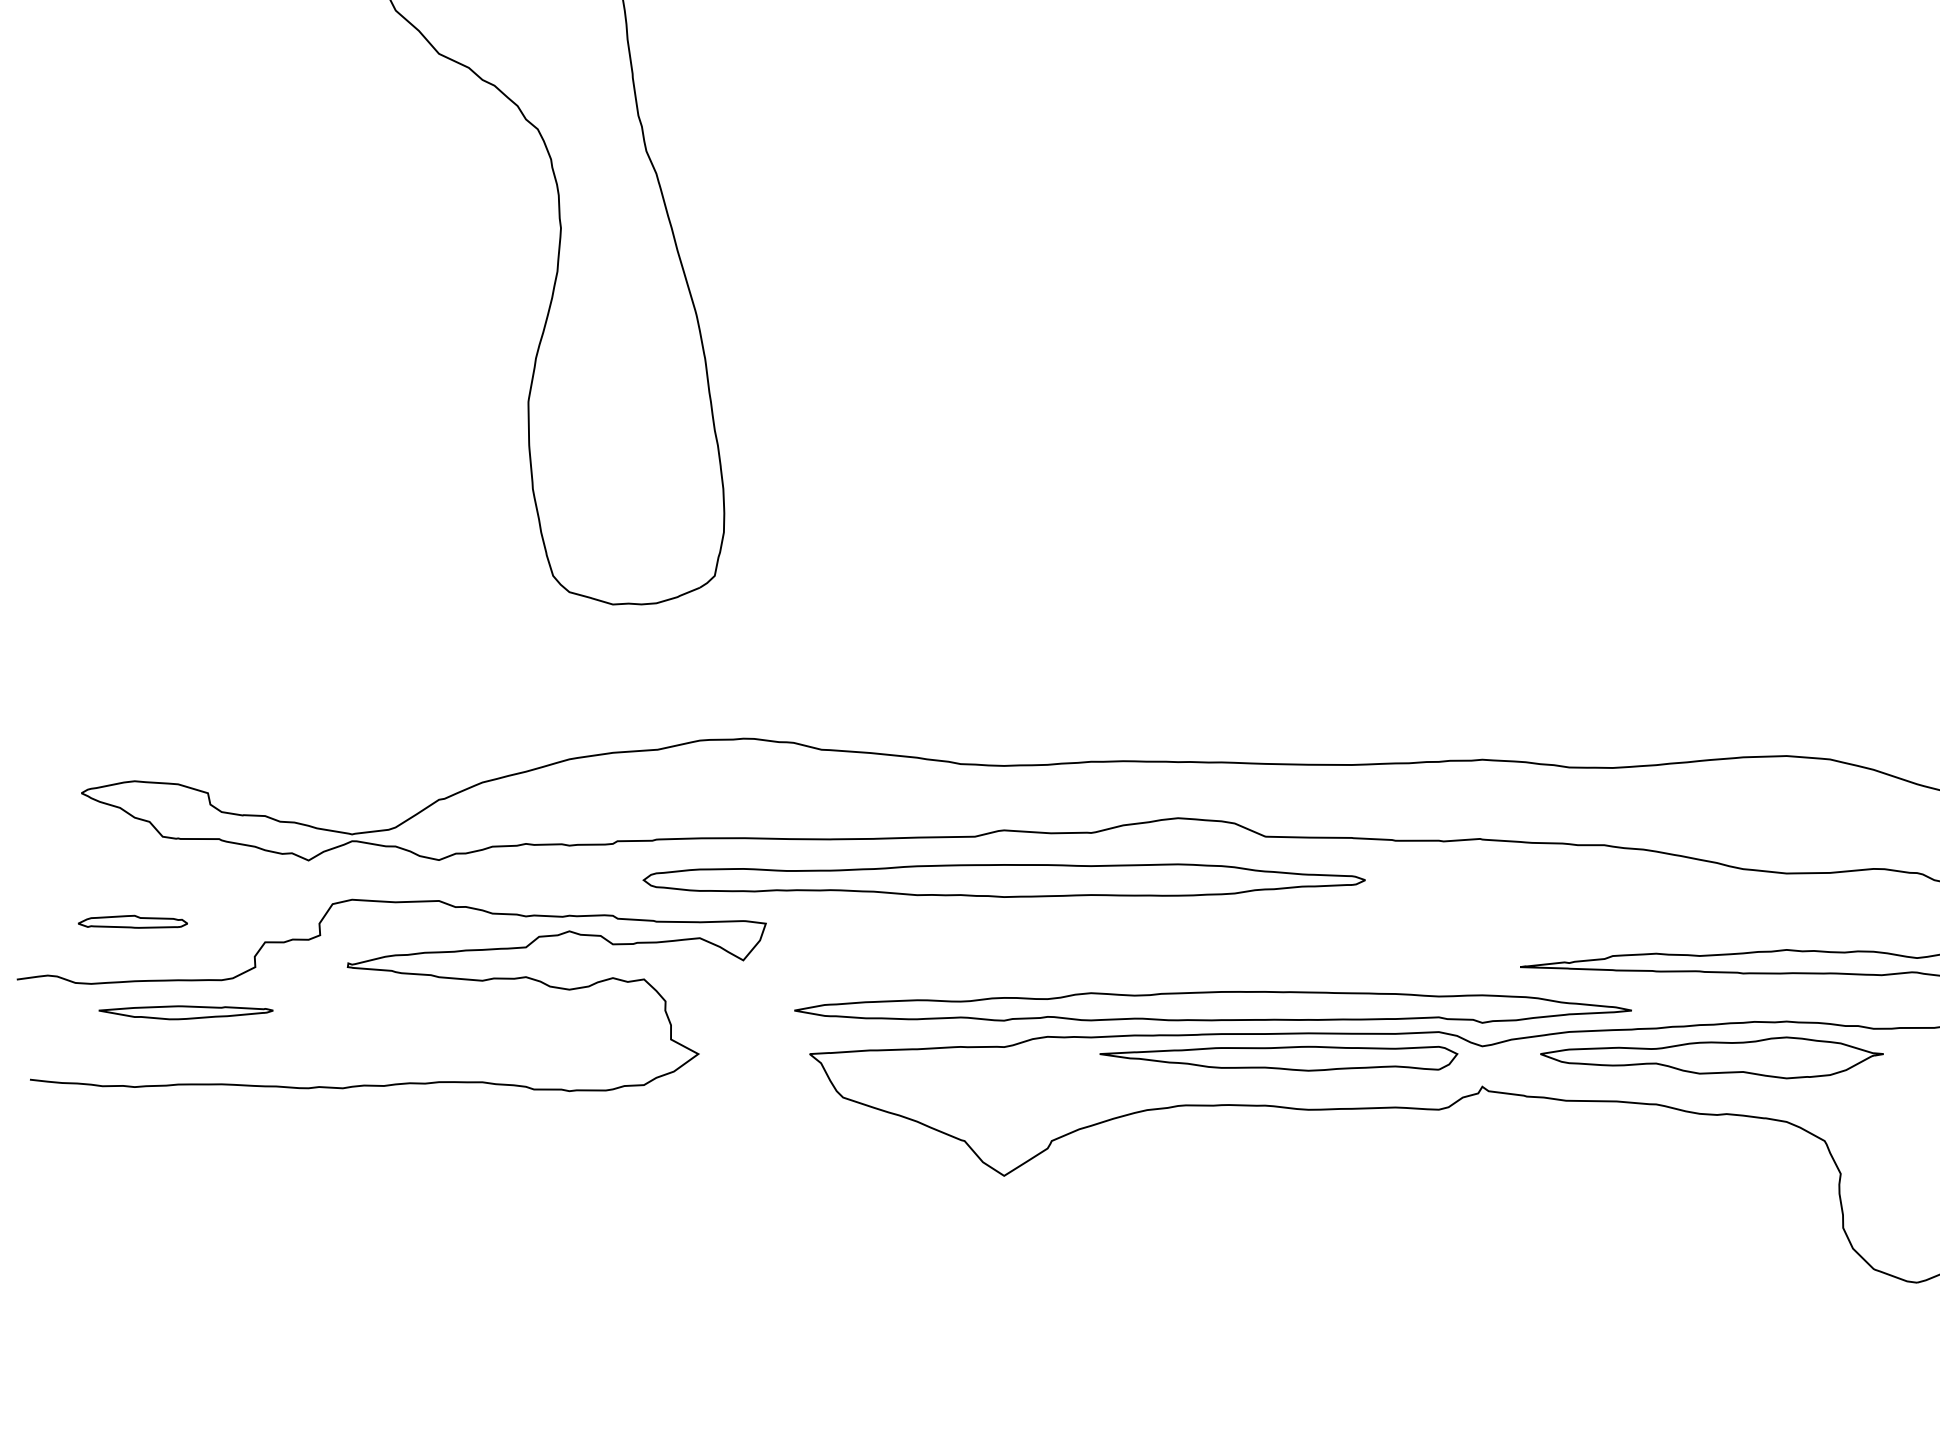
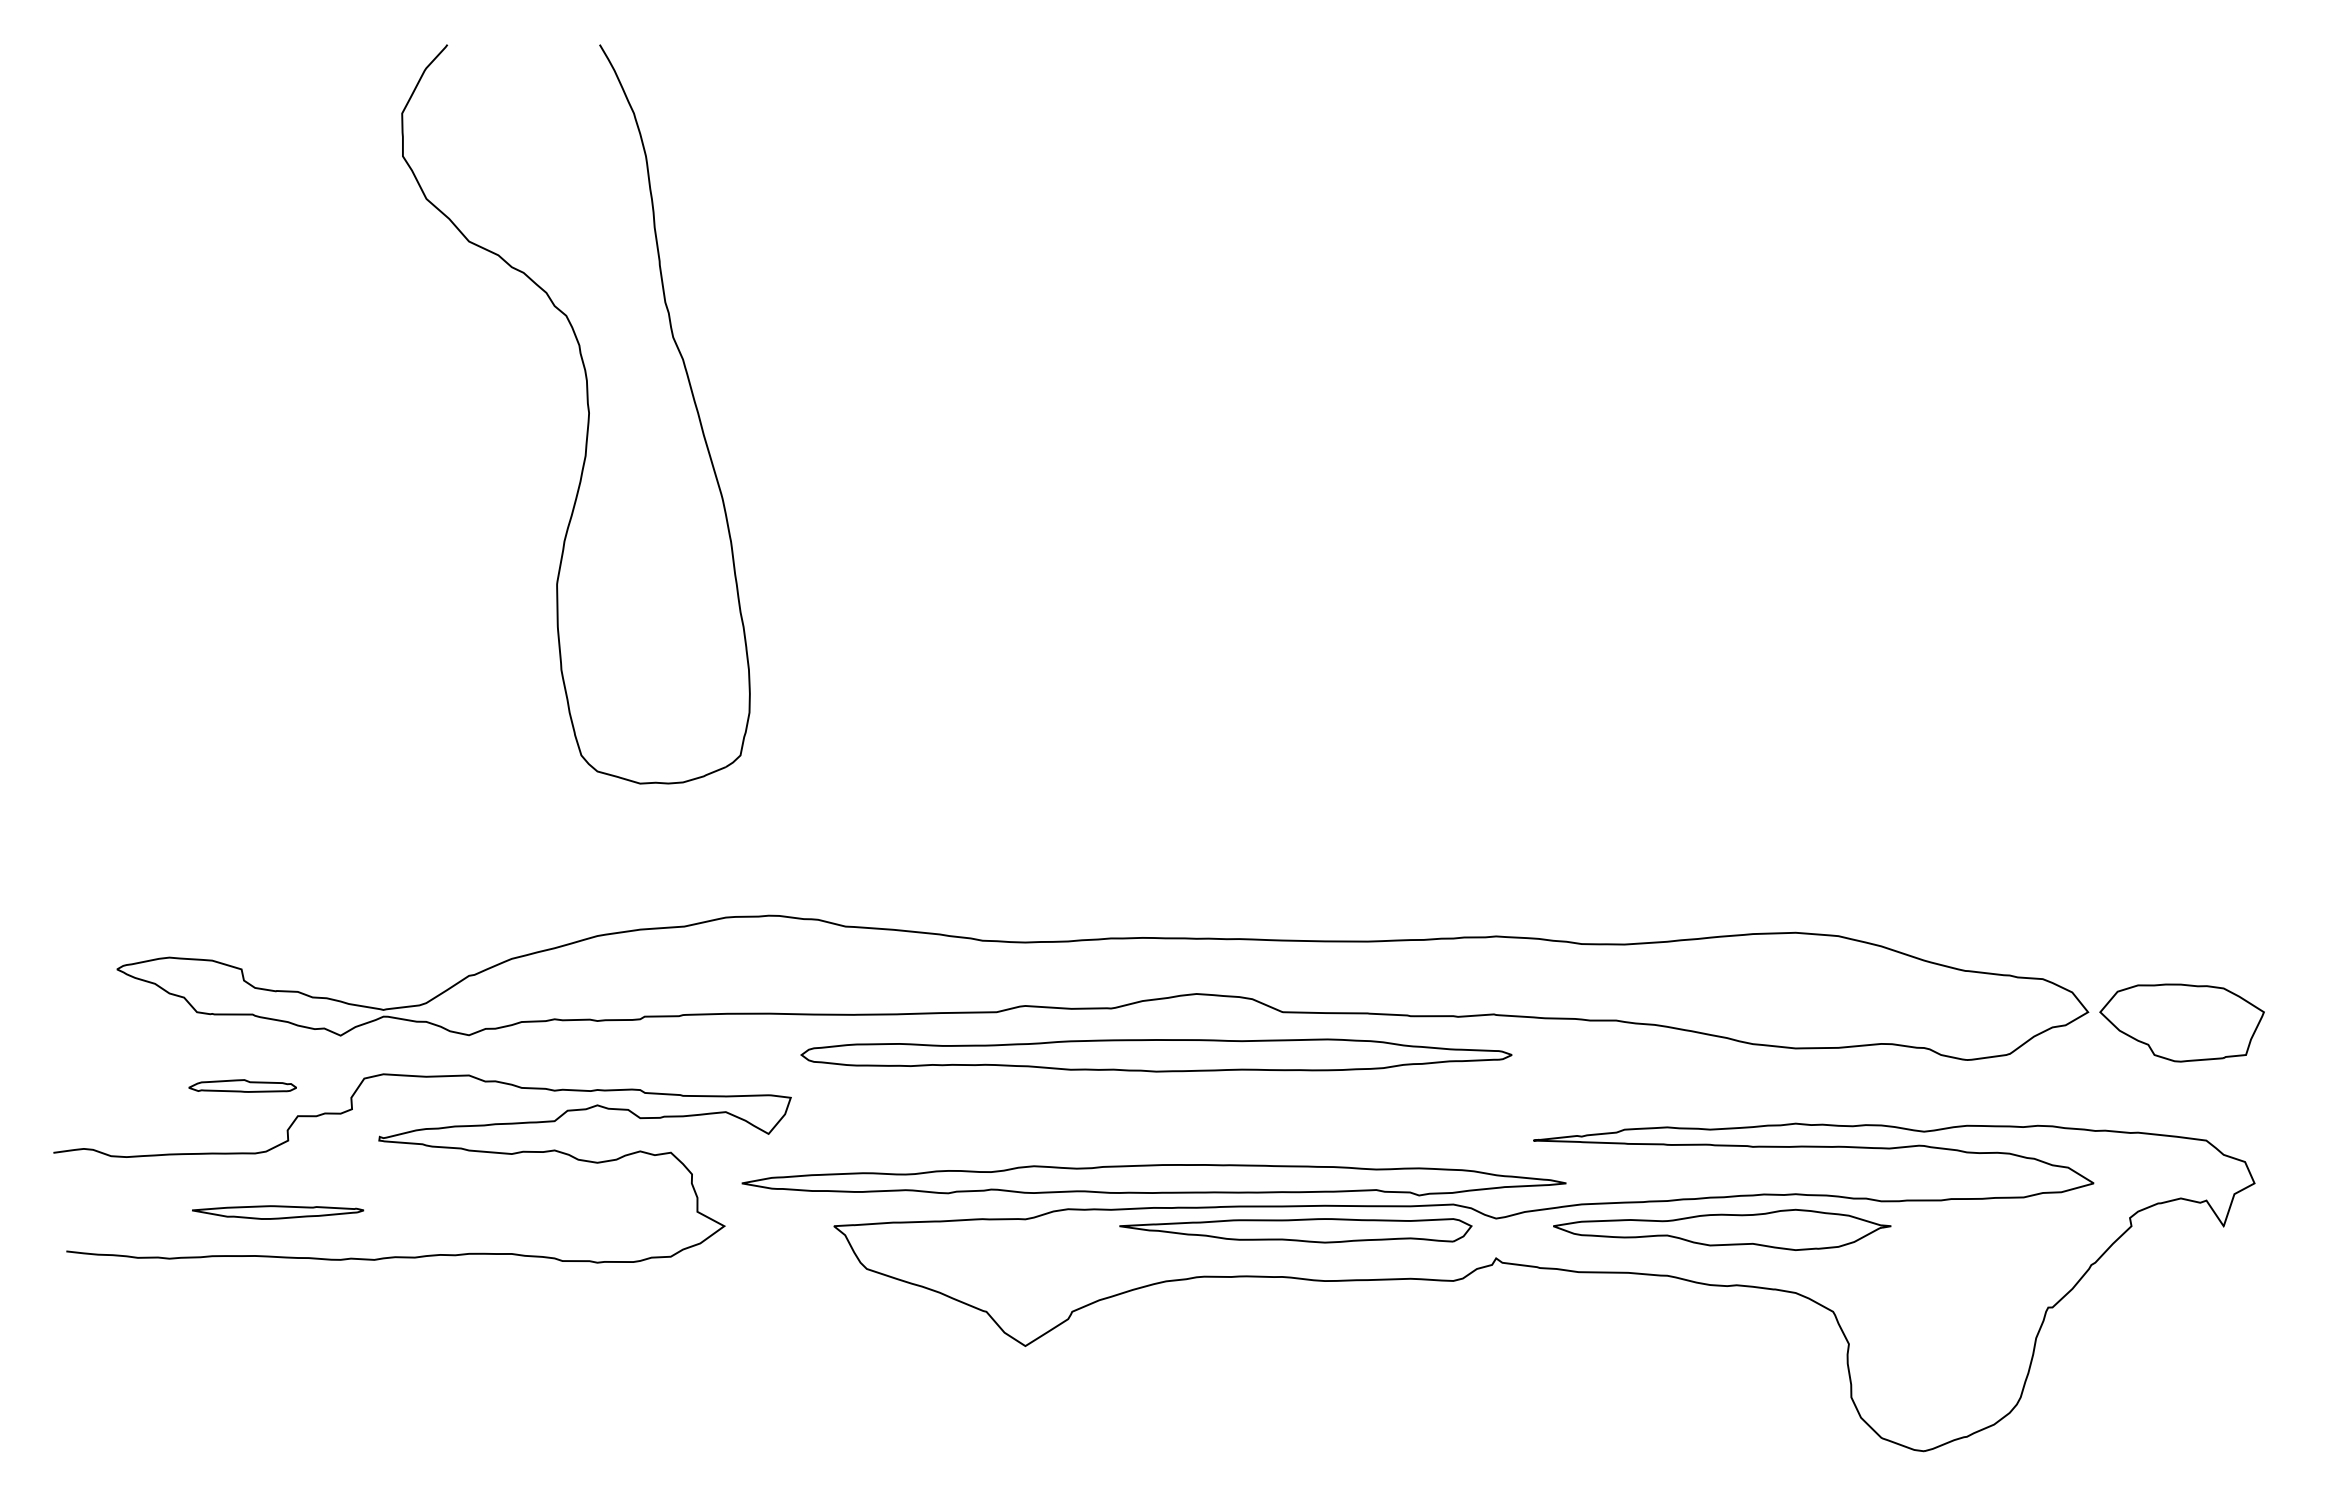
part: (1004, 880) -> (1156, 1055), moved
part: (132, 921) -> (242, 1085), moved
part: (1212, 1007) -> (1153, 1180), moved
part: (186, 1012) -> (278, 1212), moved

